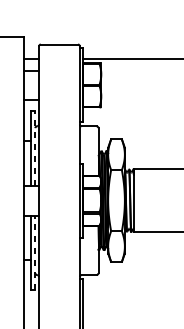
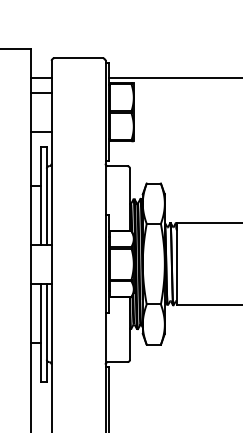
line: (35, 148) -> (46, 195), dashed -> solid
line: (35, 252) -> (46, 332), dashed -> solid

